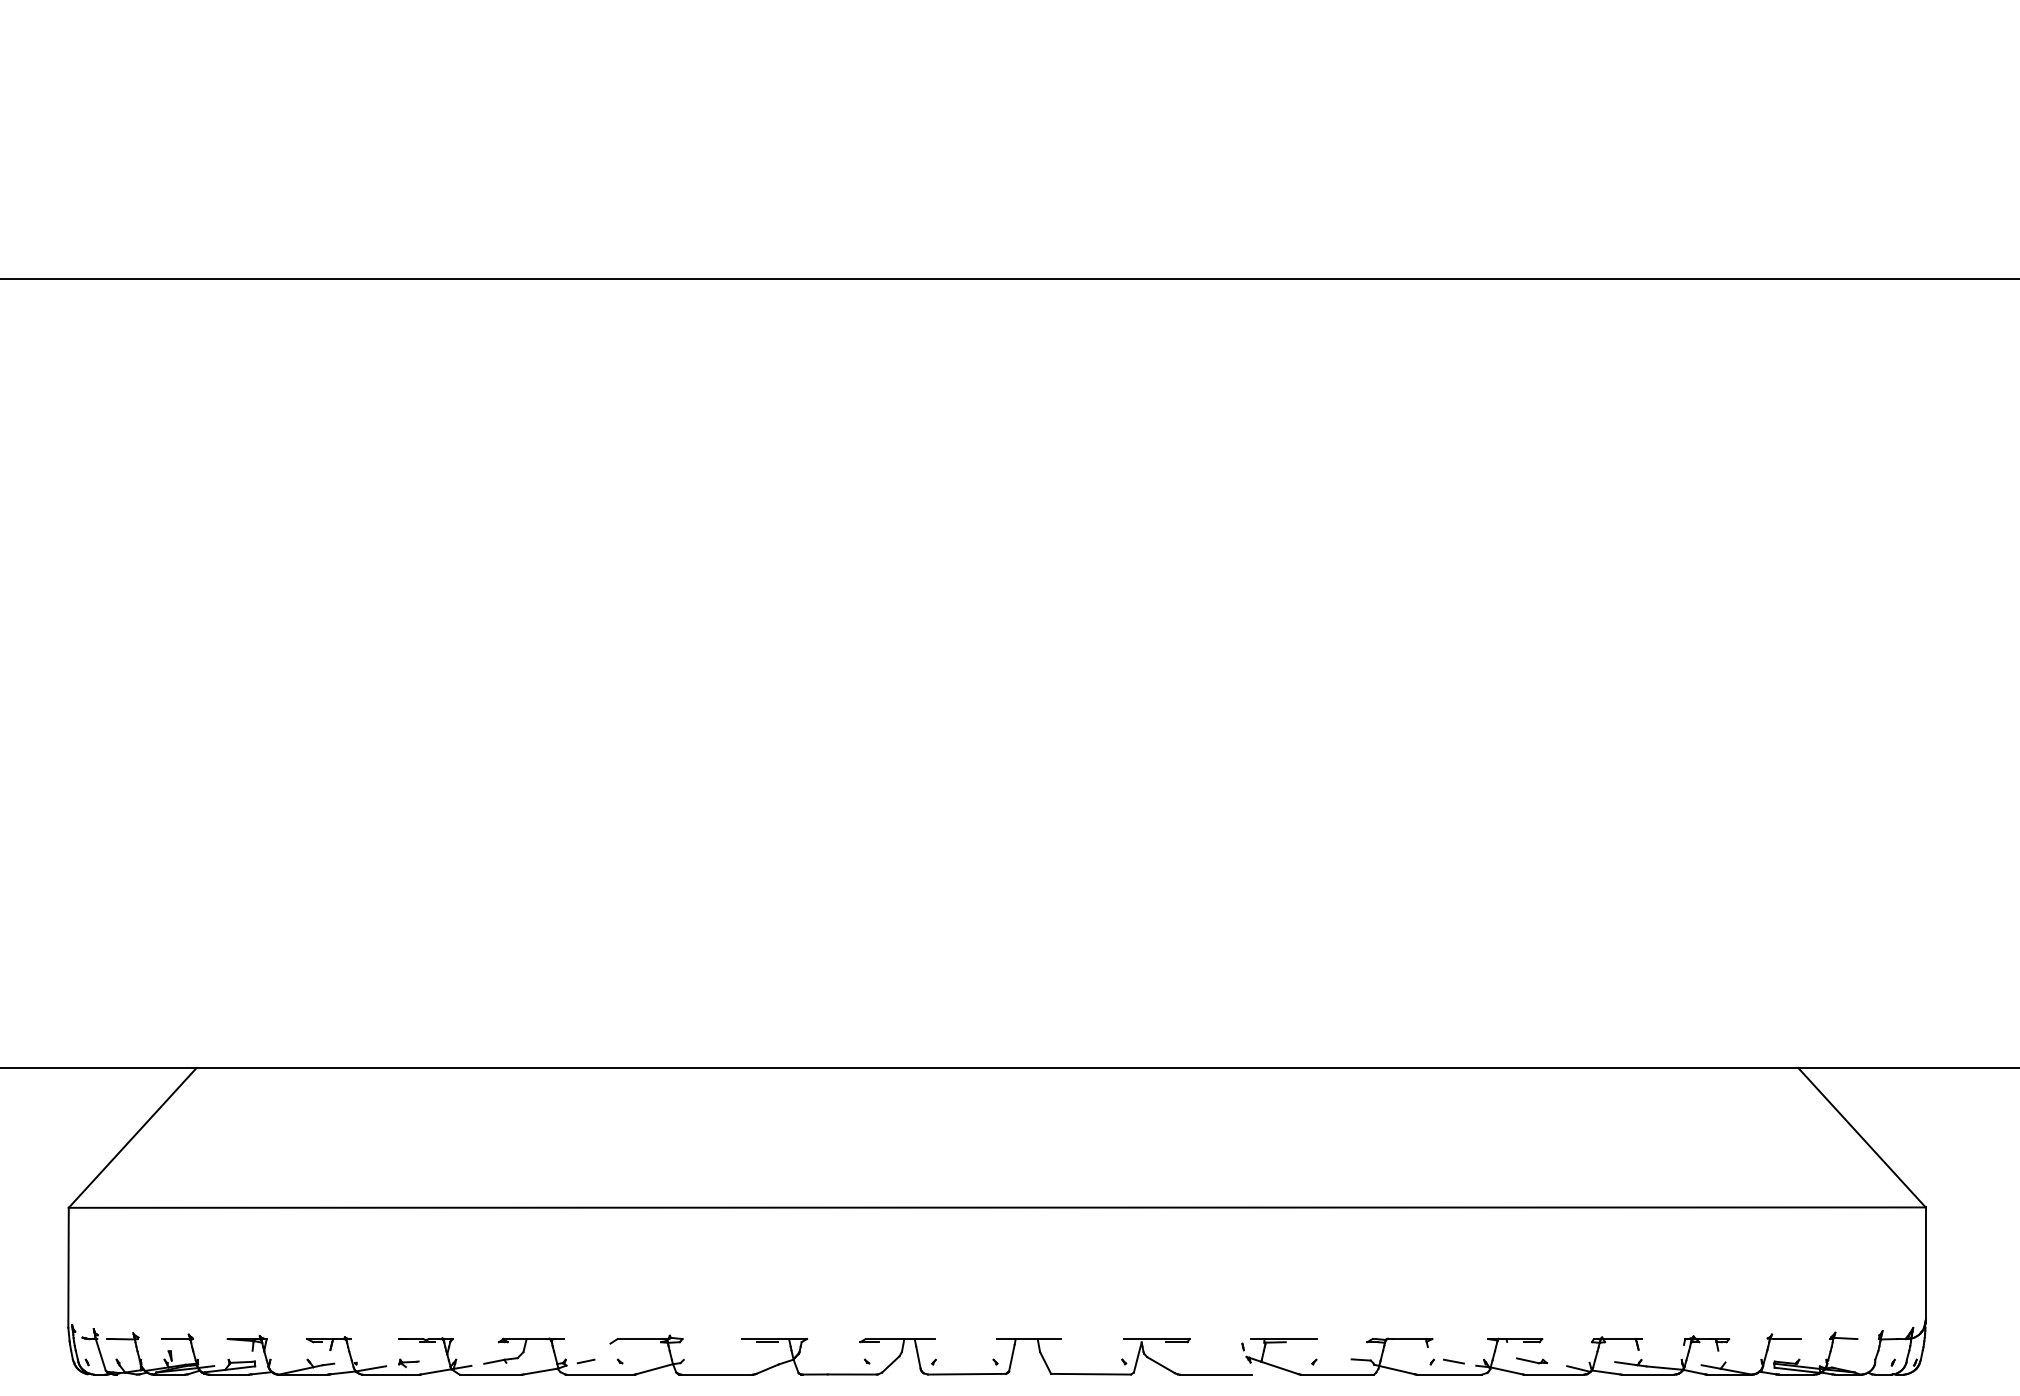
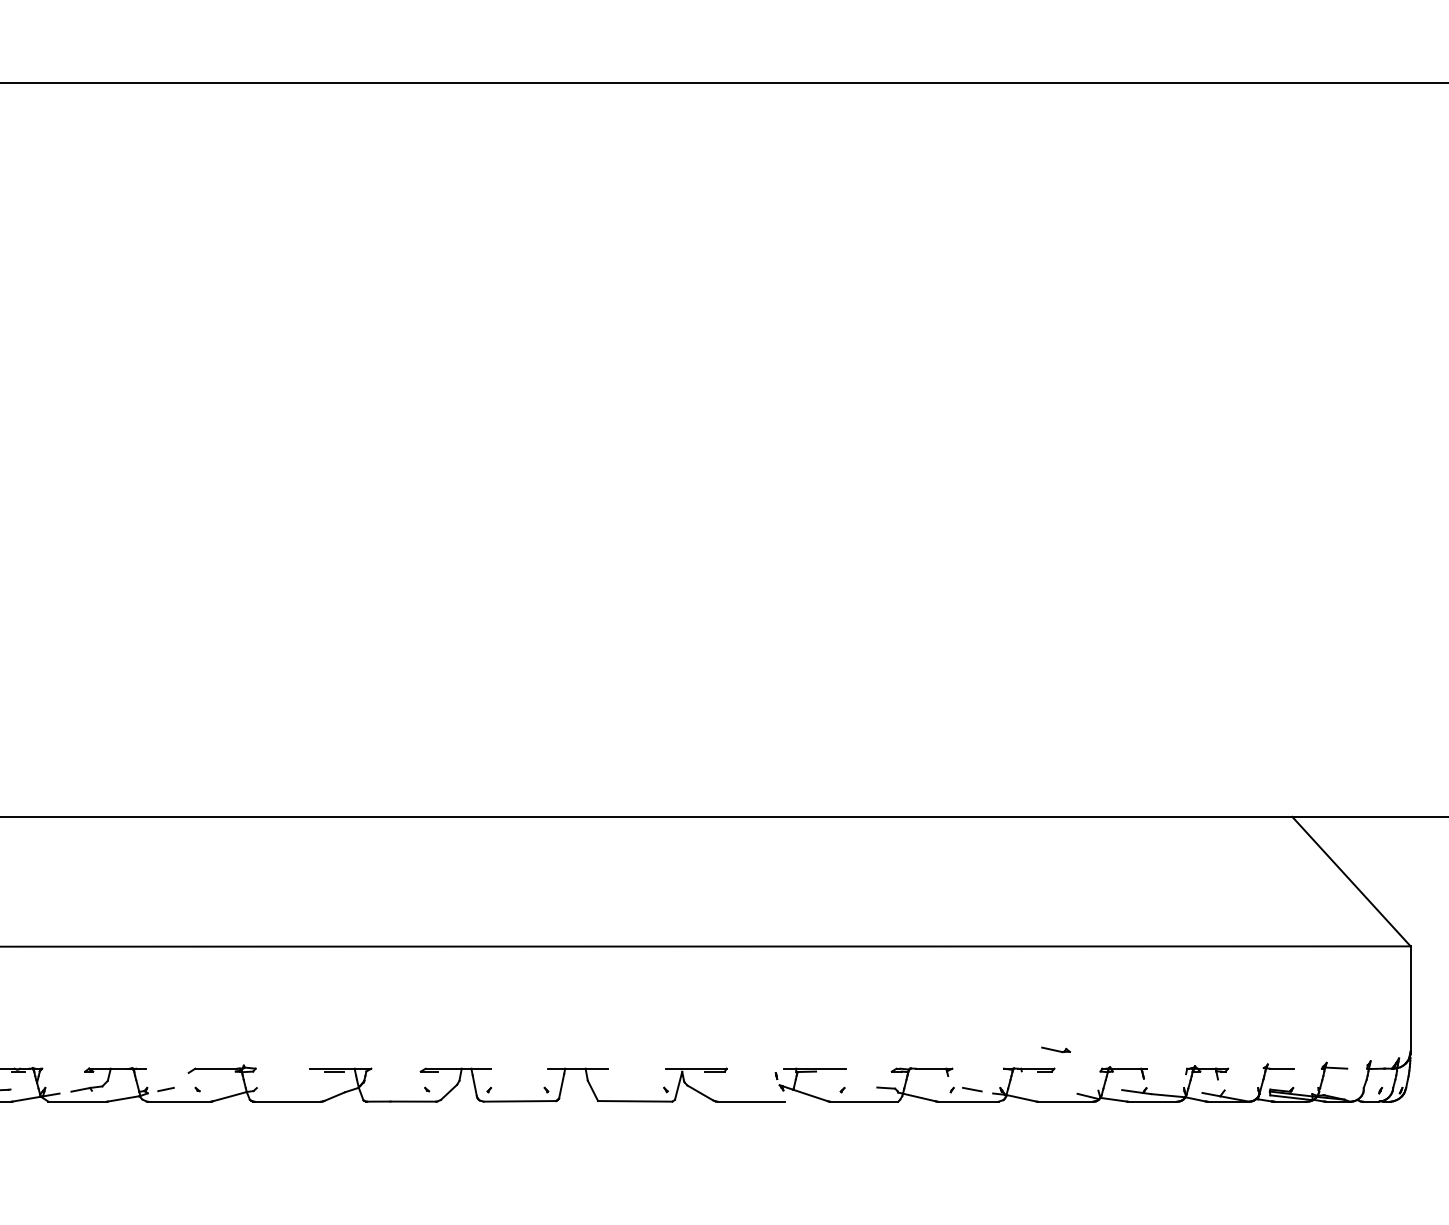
part: (1531, 1360) -> (1055, 1049), moved

